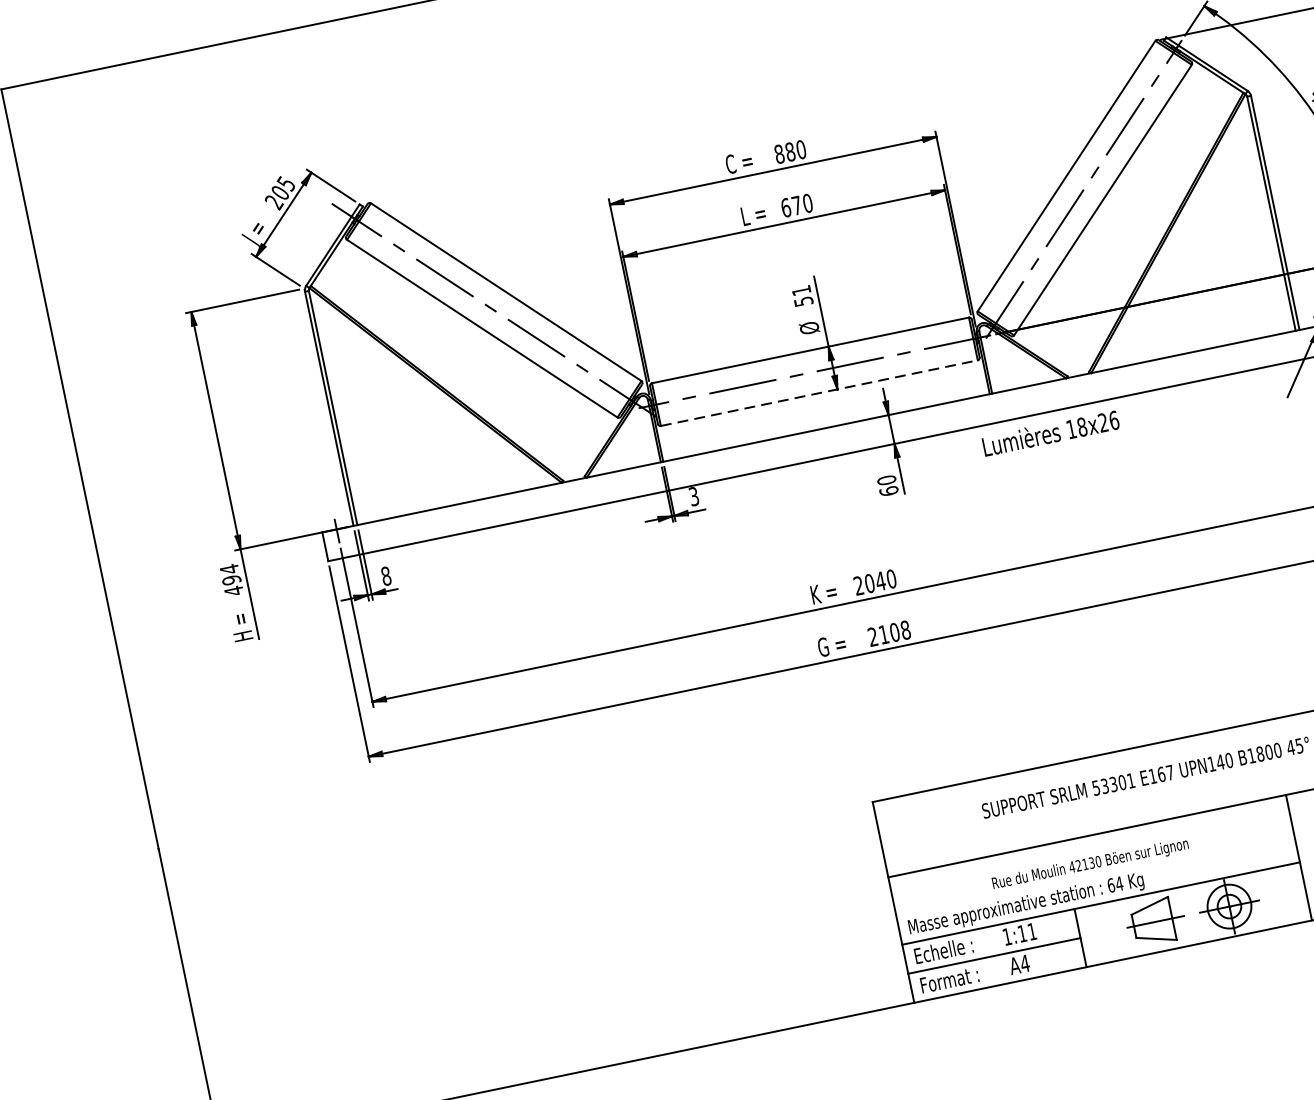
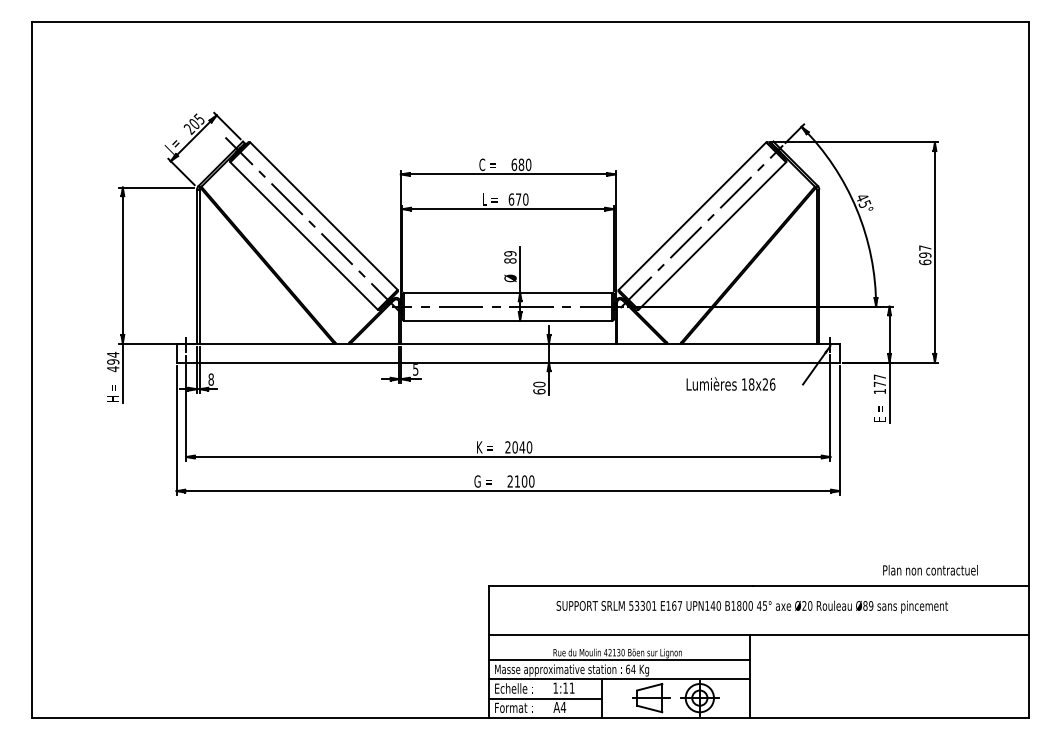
text: (779, 153) -> (514, 164), 880 -> 680
text: (802, 296) -> (510, 257), 51 -> 89
line: (819, 392) -> (508, 320), dashed -> solid
text: (1049, 432) -> (730, 383), moved
text: (693, 496) -> (415, 369), 3 -> 5
text: (905, 630) -> (531, 481), 2108 -> 2100
line: (1095, 874) -> (619, 660), added

